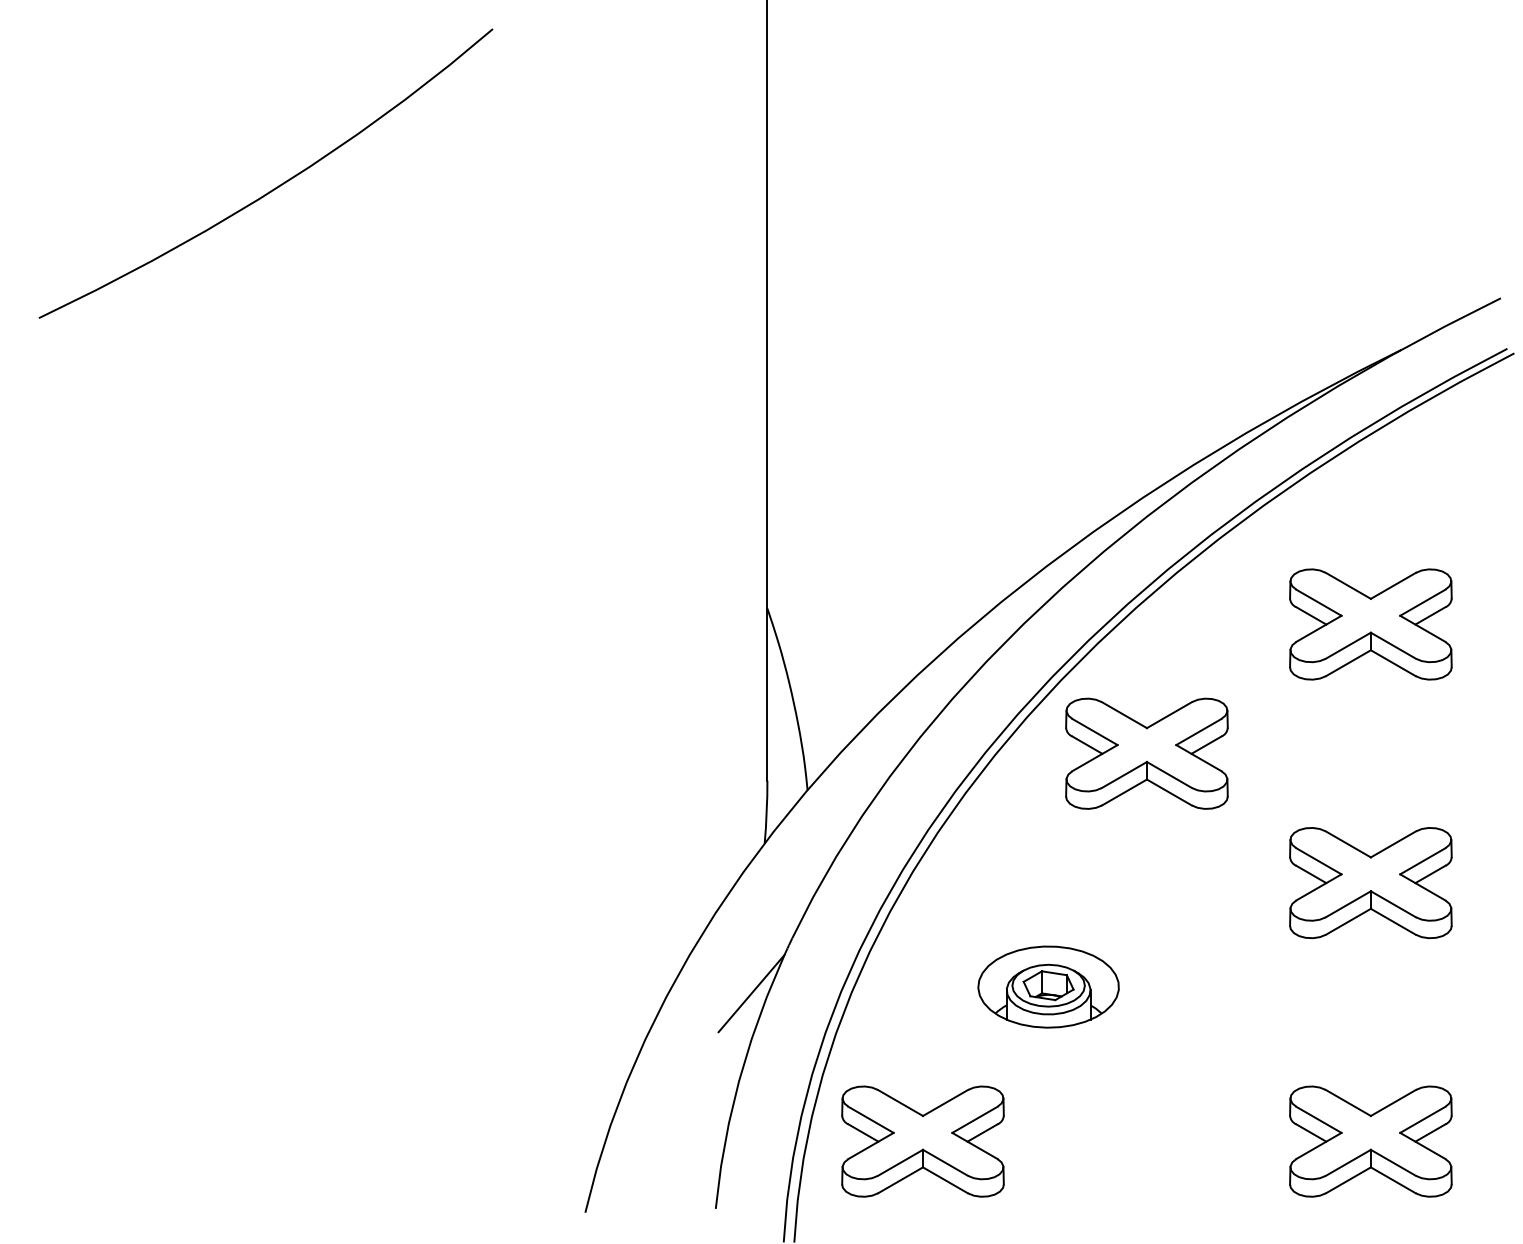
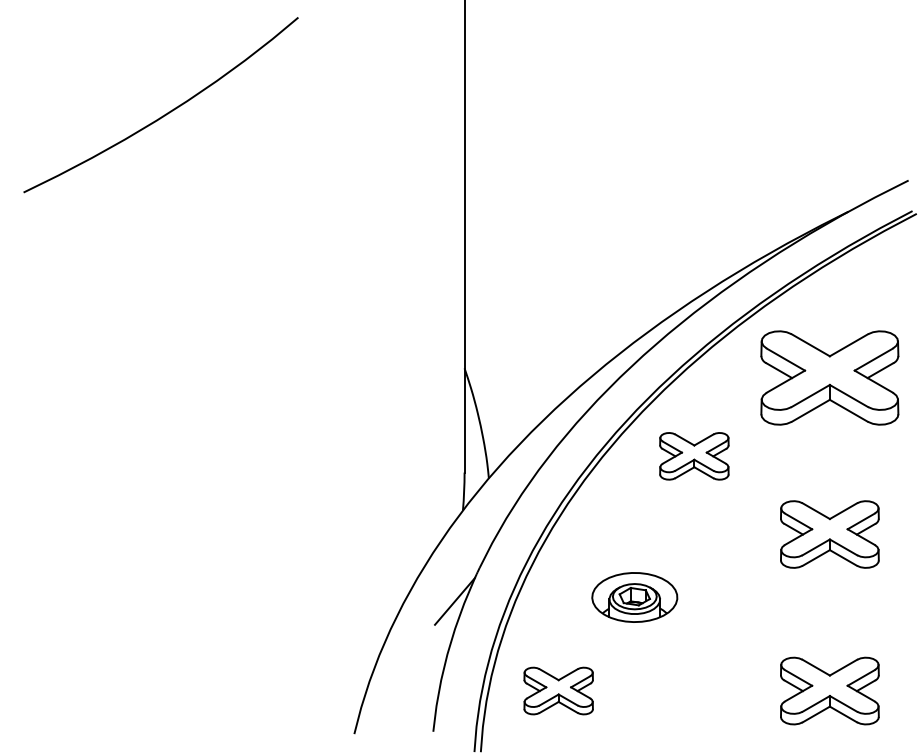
part: (1370, 623) -> (829, 377), size x1.4
part: (1147, 754) -> (694, 456), size x0.7
part: (922, 1140) -> (558, 690), size x0.7

